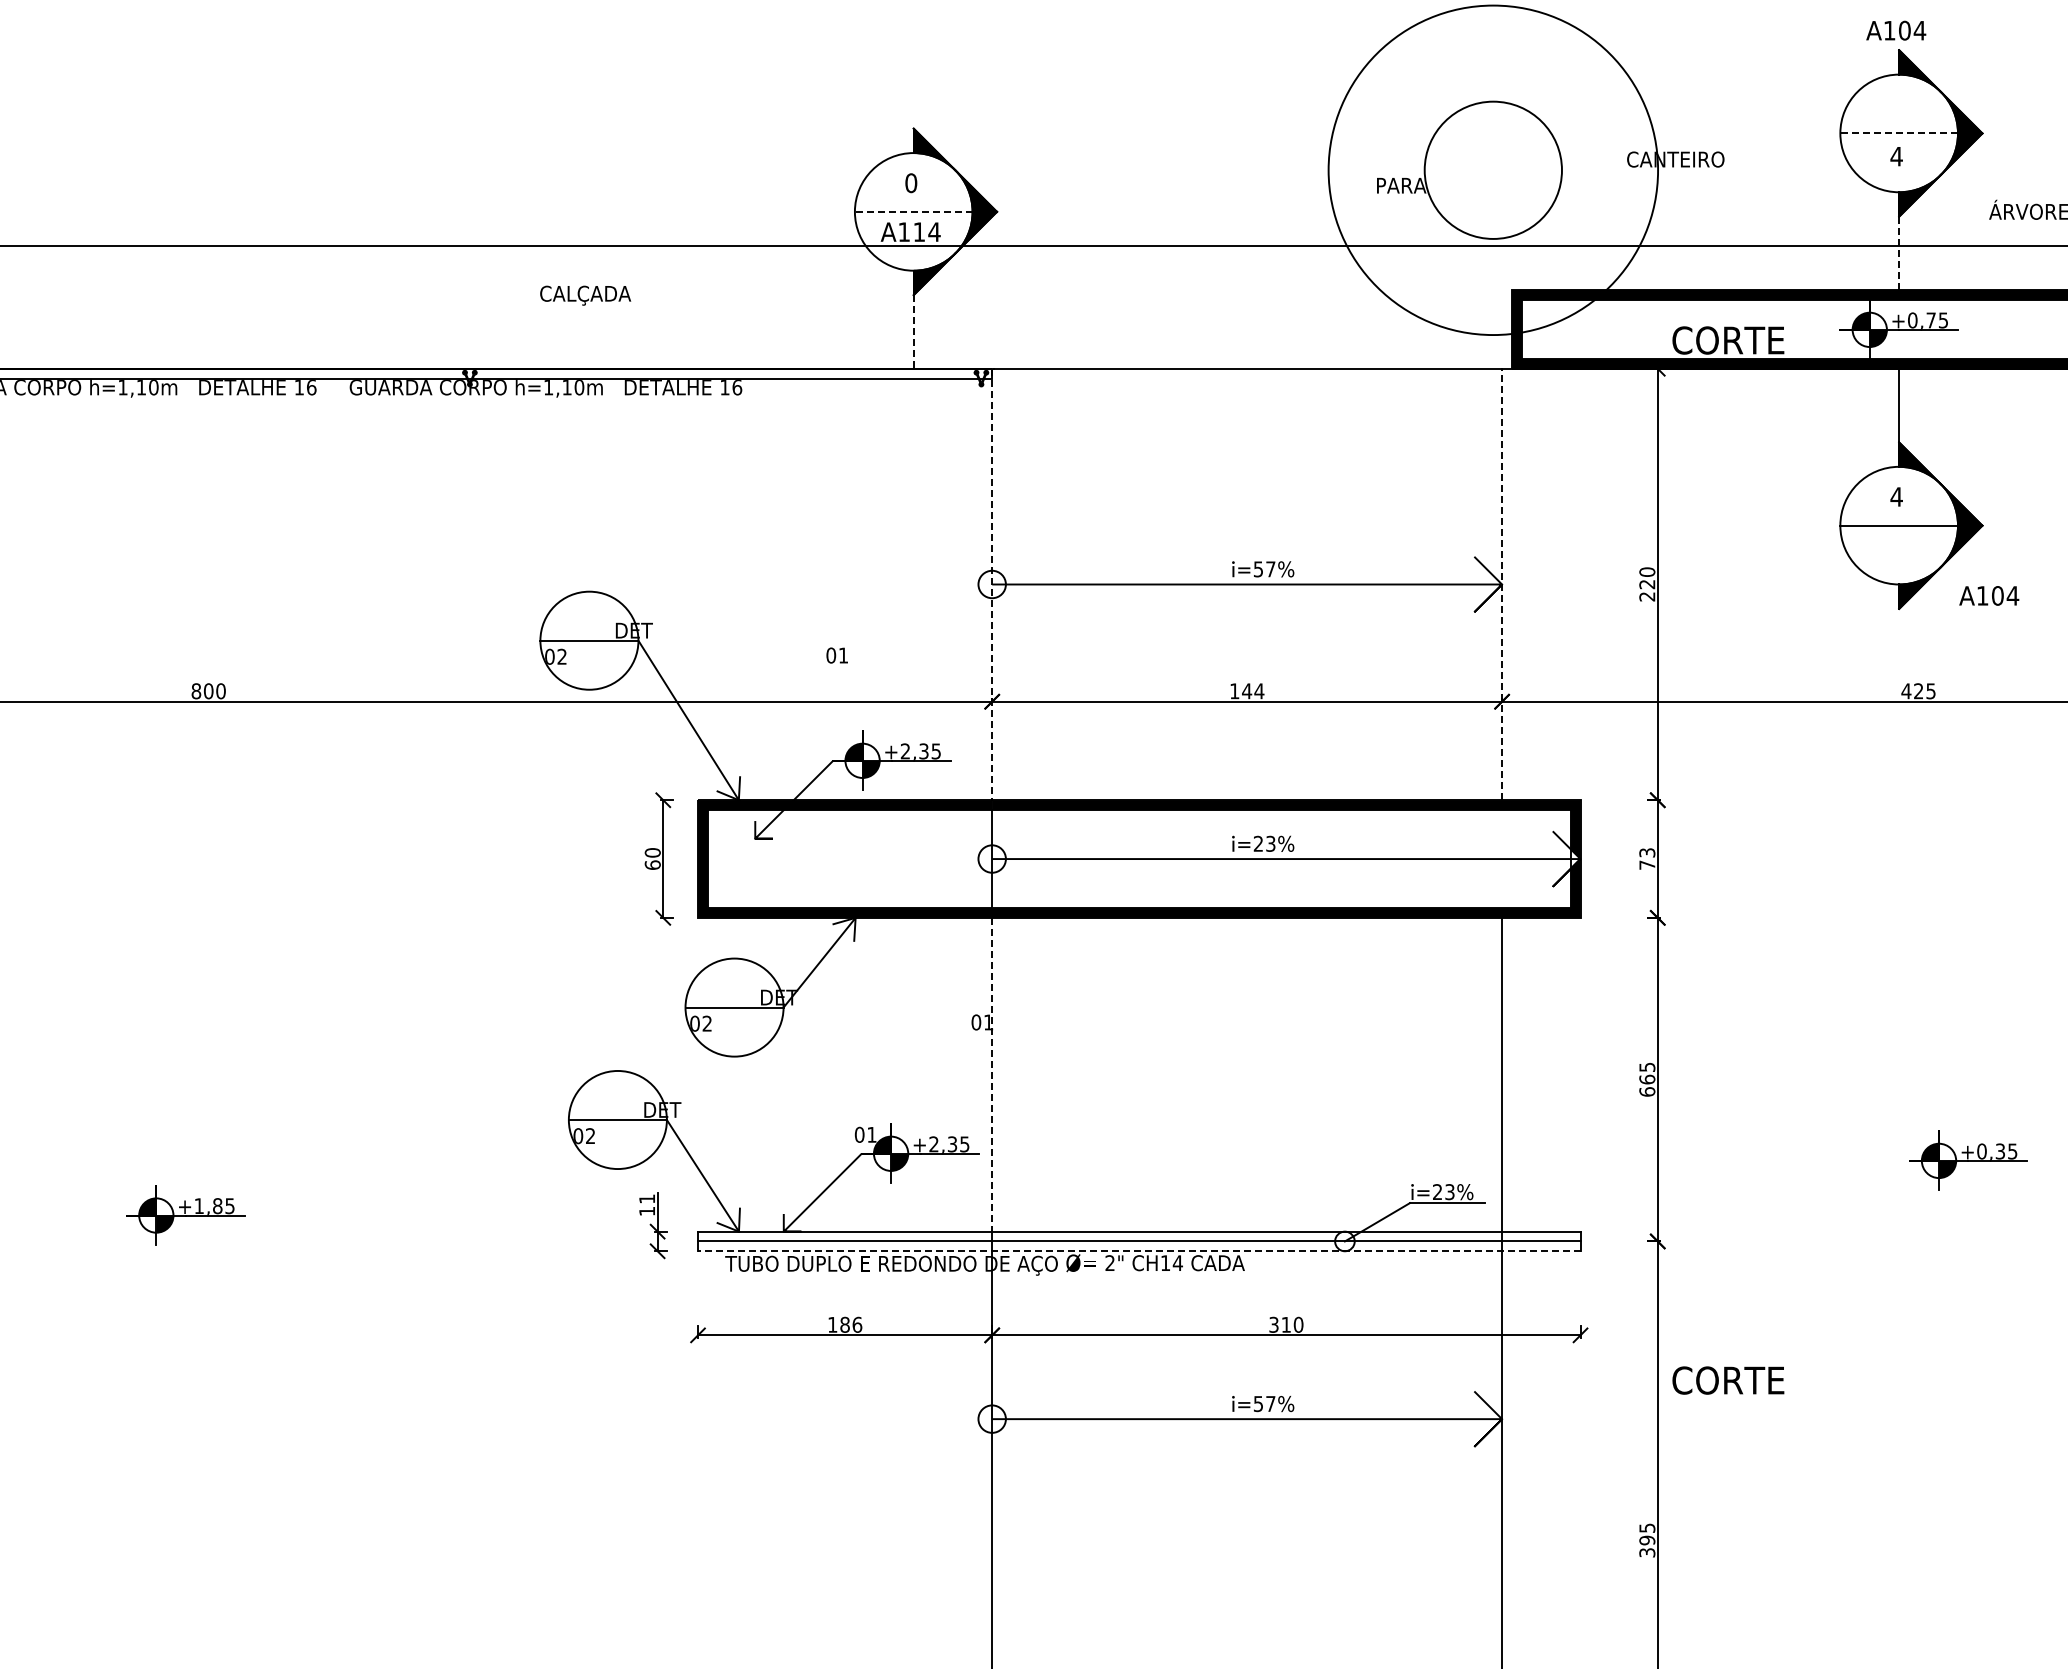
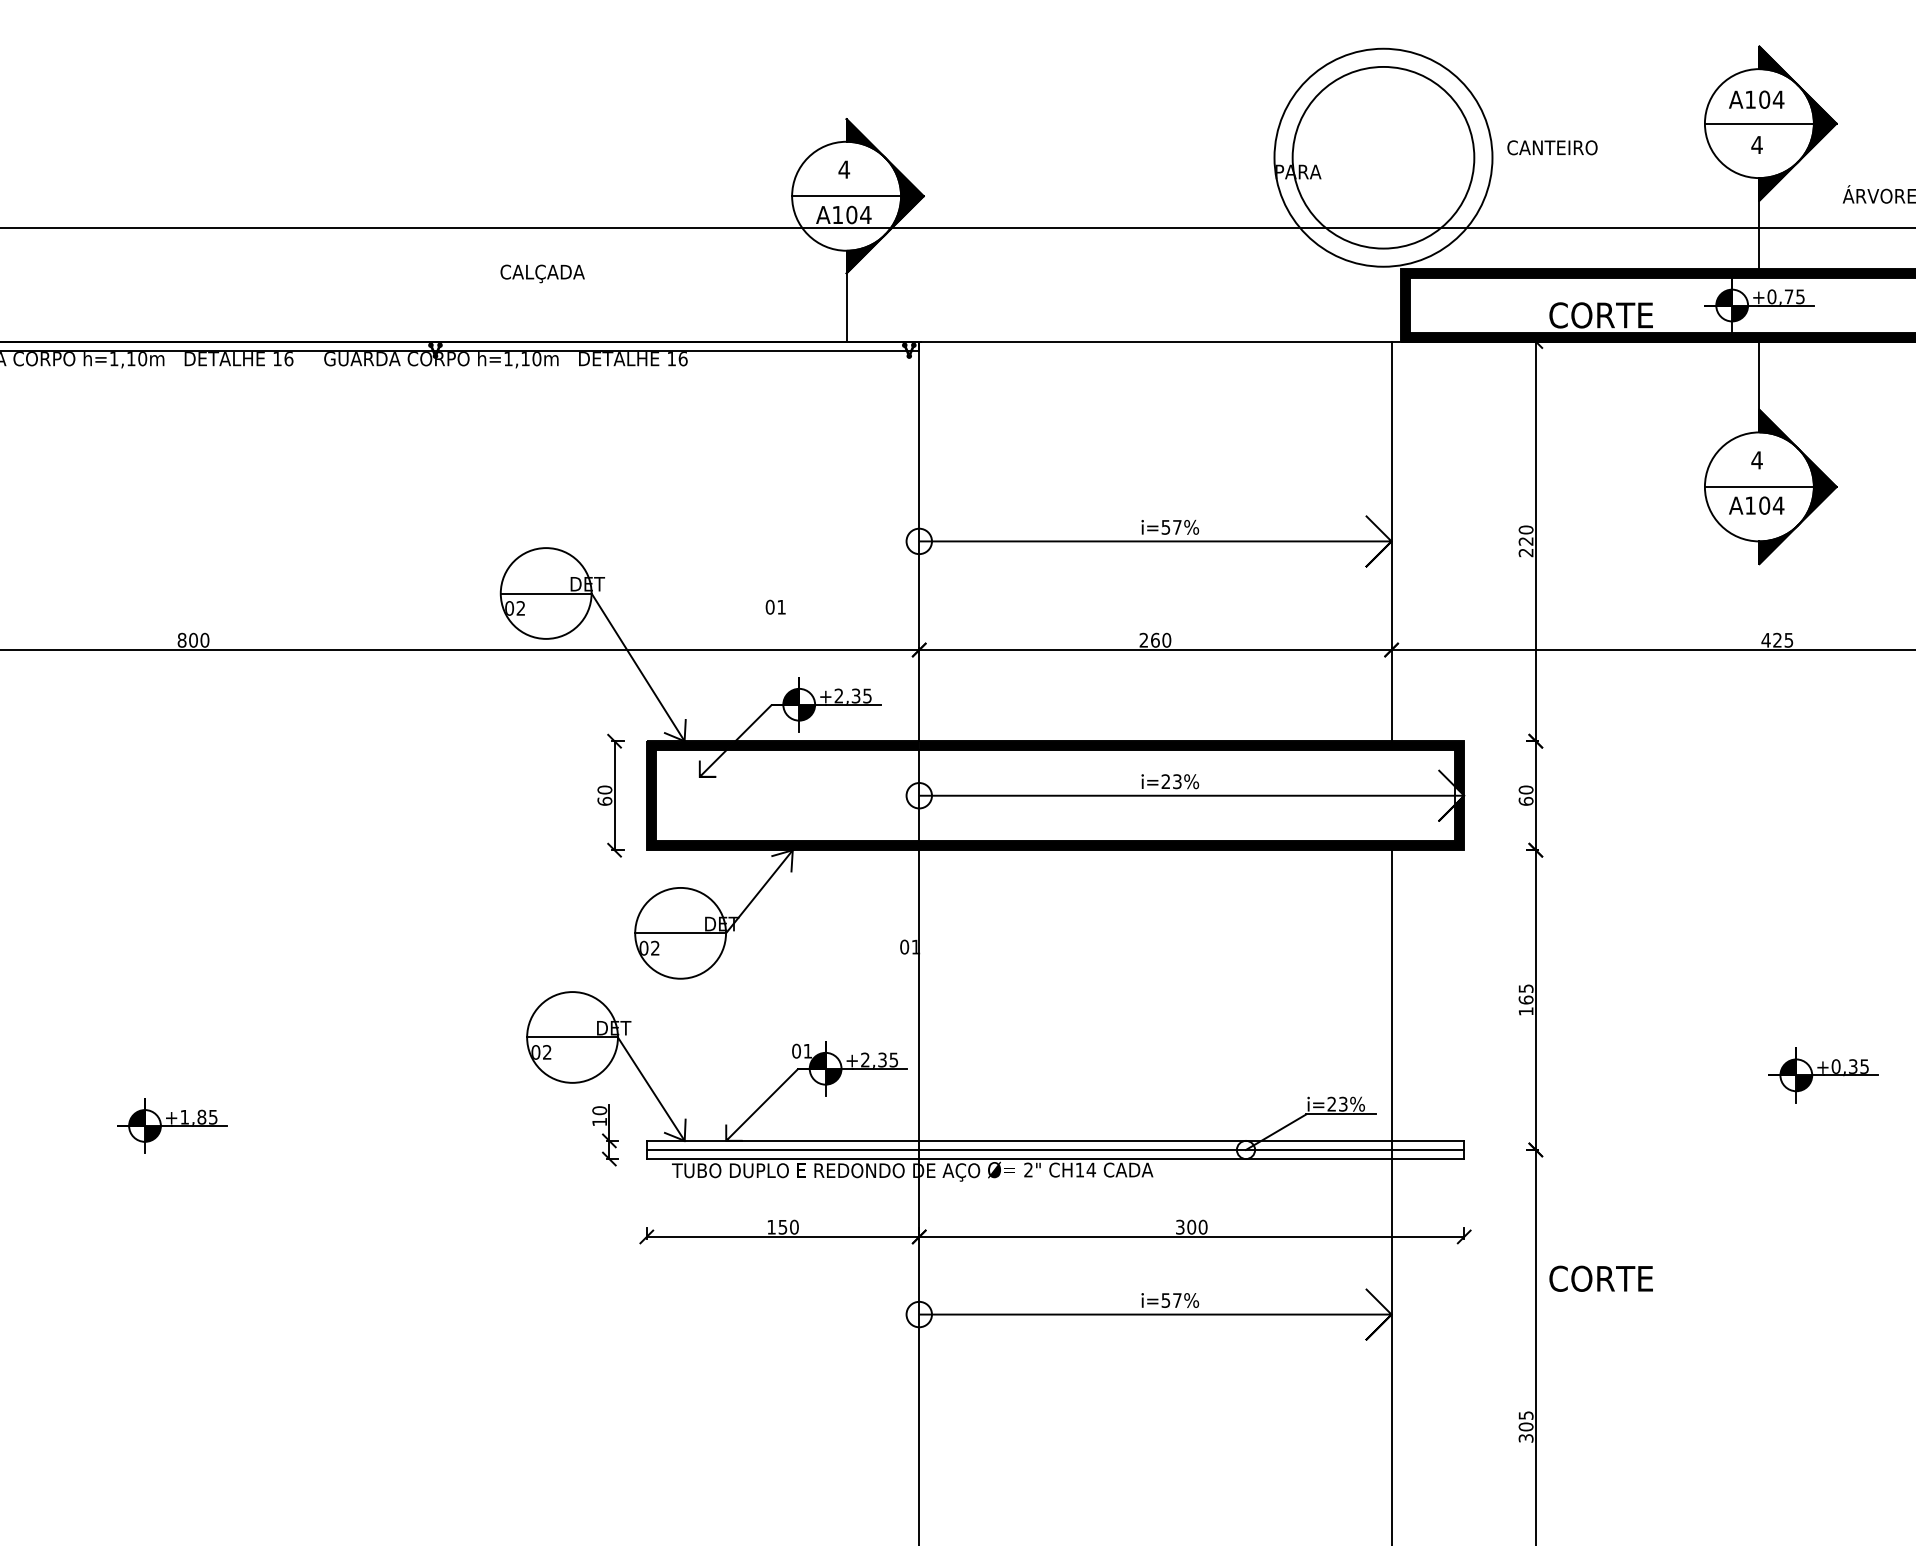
text: (1896, 30) -> (1756, 99), moved
line: (1899, 133) -> (1759, 123), dashed -> solid
circle: (1493, 169) -> (1383, 157), size x0.71
circle: (1493, 170) -> (1383, 157), size x1.43
text: (911, 183) -> (844, 169), 0 -> 4
line: (913, 211) -> (846, 195), dashed -> solid
text: (919, 232) -> (851, 215), A114 -> A104
line: (1899, 253) -> (1759, 234), dashed -> solid
line: (913, 331) -> (846, 307), dashed -> solid
line: (992, 584) -> (919, 541), dashed -> solid
line: (1502, 584) -> (1391, 541), dashed -> solid
text: (1989, 595) -> (1756, 505), moved
text: (1247, 691) -> (1155, 640), 144 -> 260
text: (1647, 858) -> (1526, 795), 73 -> 60
line: (992, 1074) -> (919, 995), dashed -> solid
text: (1647, 1091) -> (1526, 1011), 665 -> 165
text: (647, 1198) -> (599, 1110), 11 -> 10
line: (1138, 1251) -> (1054, 1159), dashed -> solid
text: (851, 1324) -> (788, 1226), 186 -> 150
text: (1286, 1324) -> (1191, 1226), 310 -> 300
text: (1647, 1540) -> (1526, 1426), 395 -> 305

